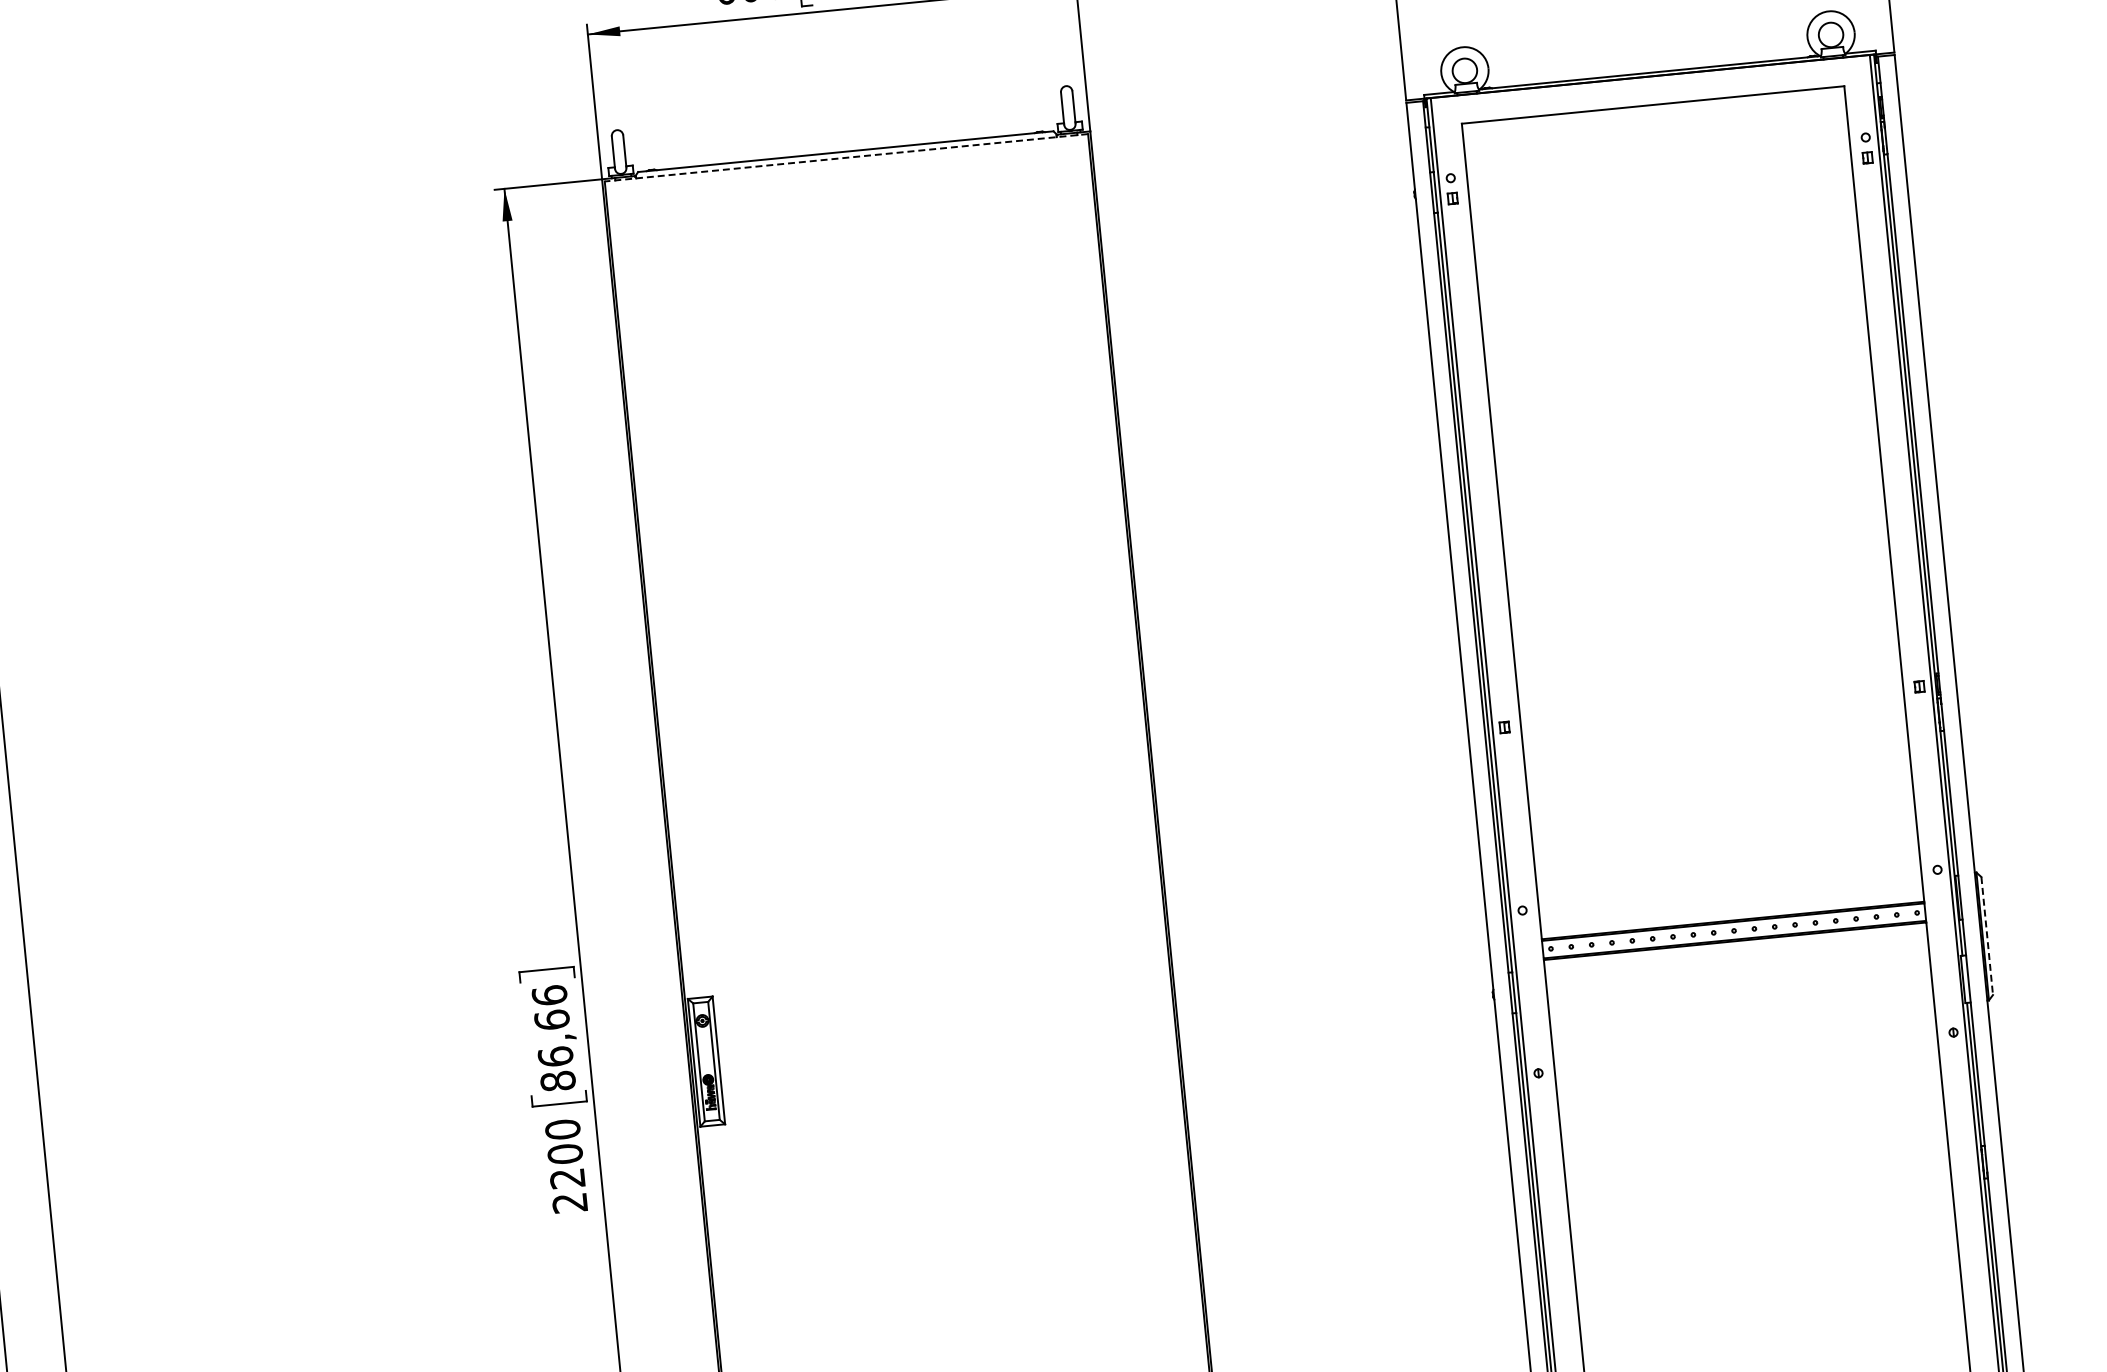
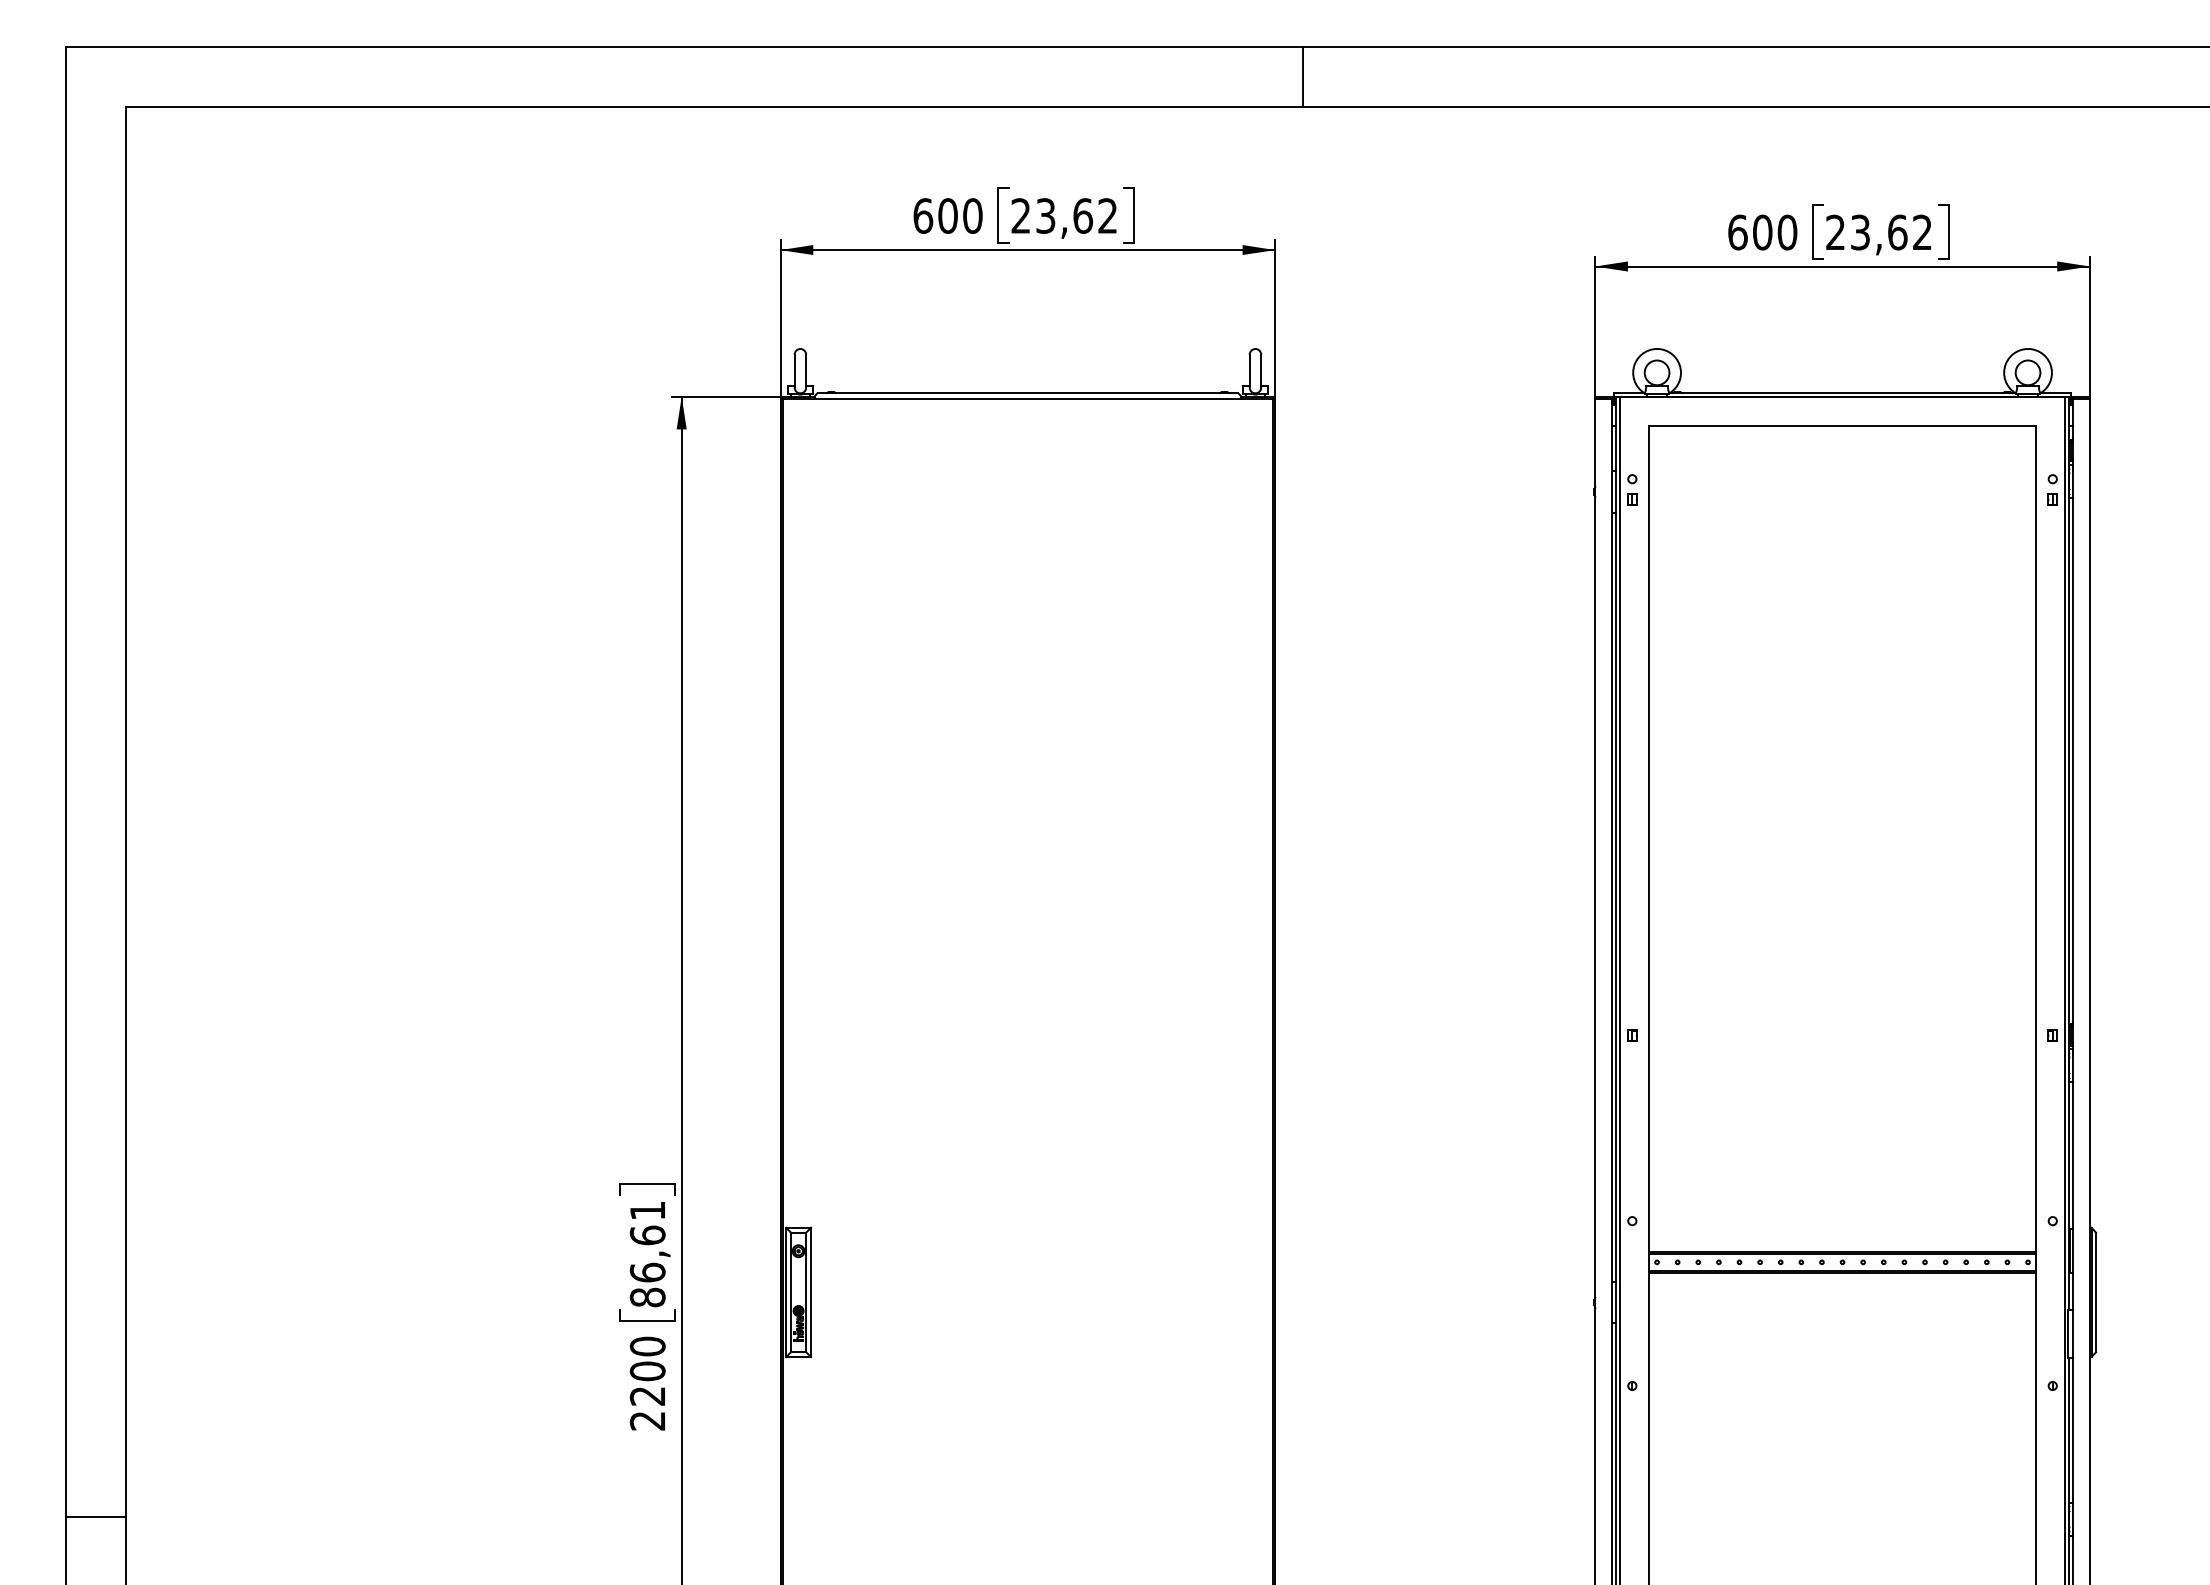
line: (846, 158) -> (1027, 399), dashed -> solid
line: (1987, 936) -> (2096, 1292), dashed -> solid
text: (549, 995) -> (647, 1210), 86,66 -> 86,61
line: (34, 1350) -> (95, 1516), added

